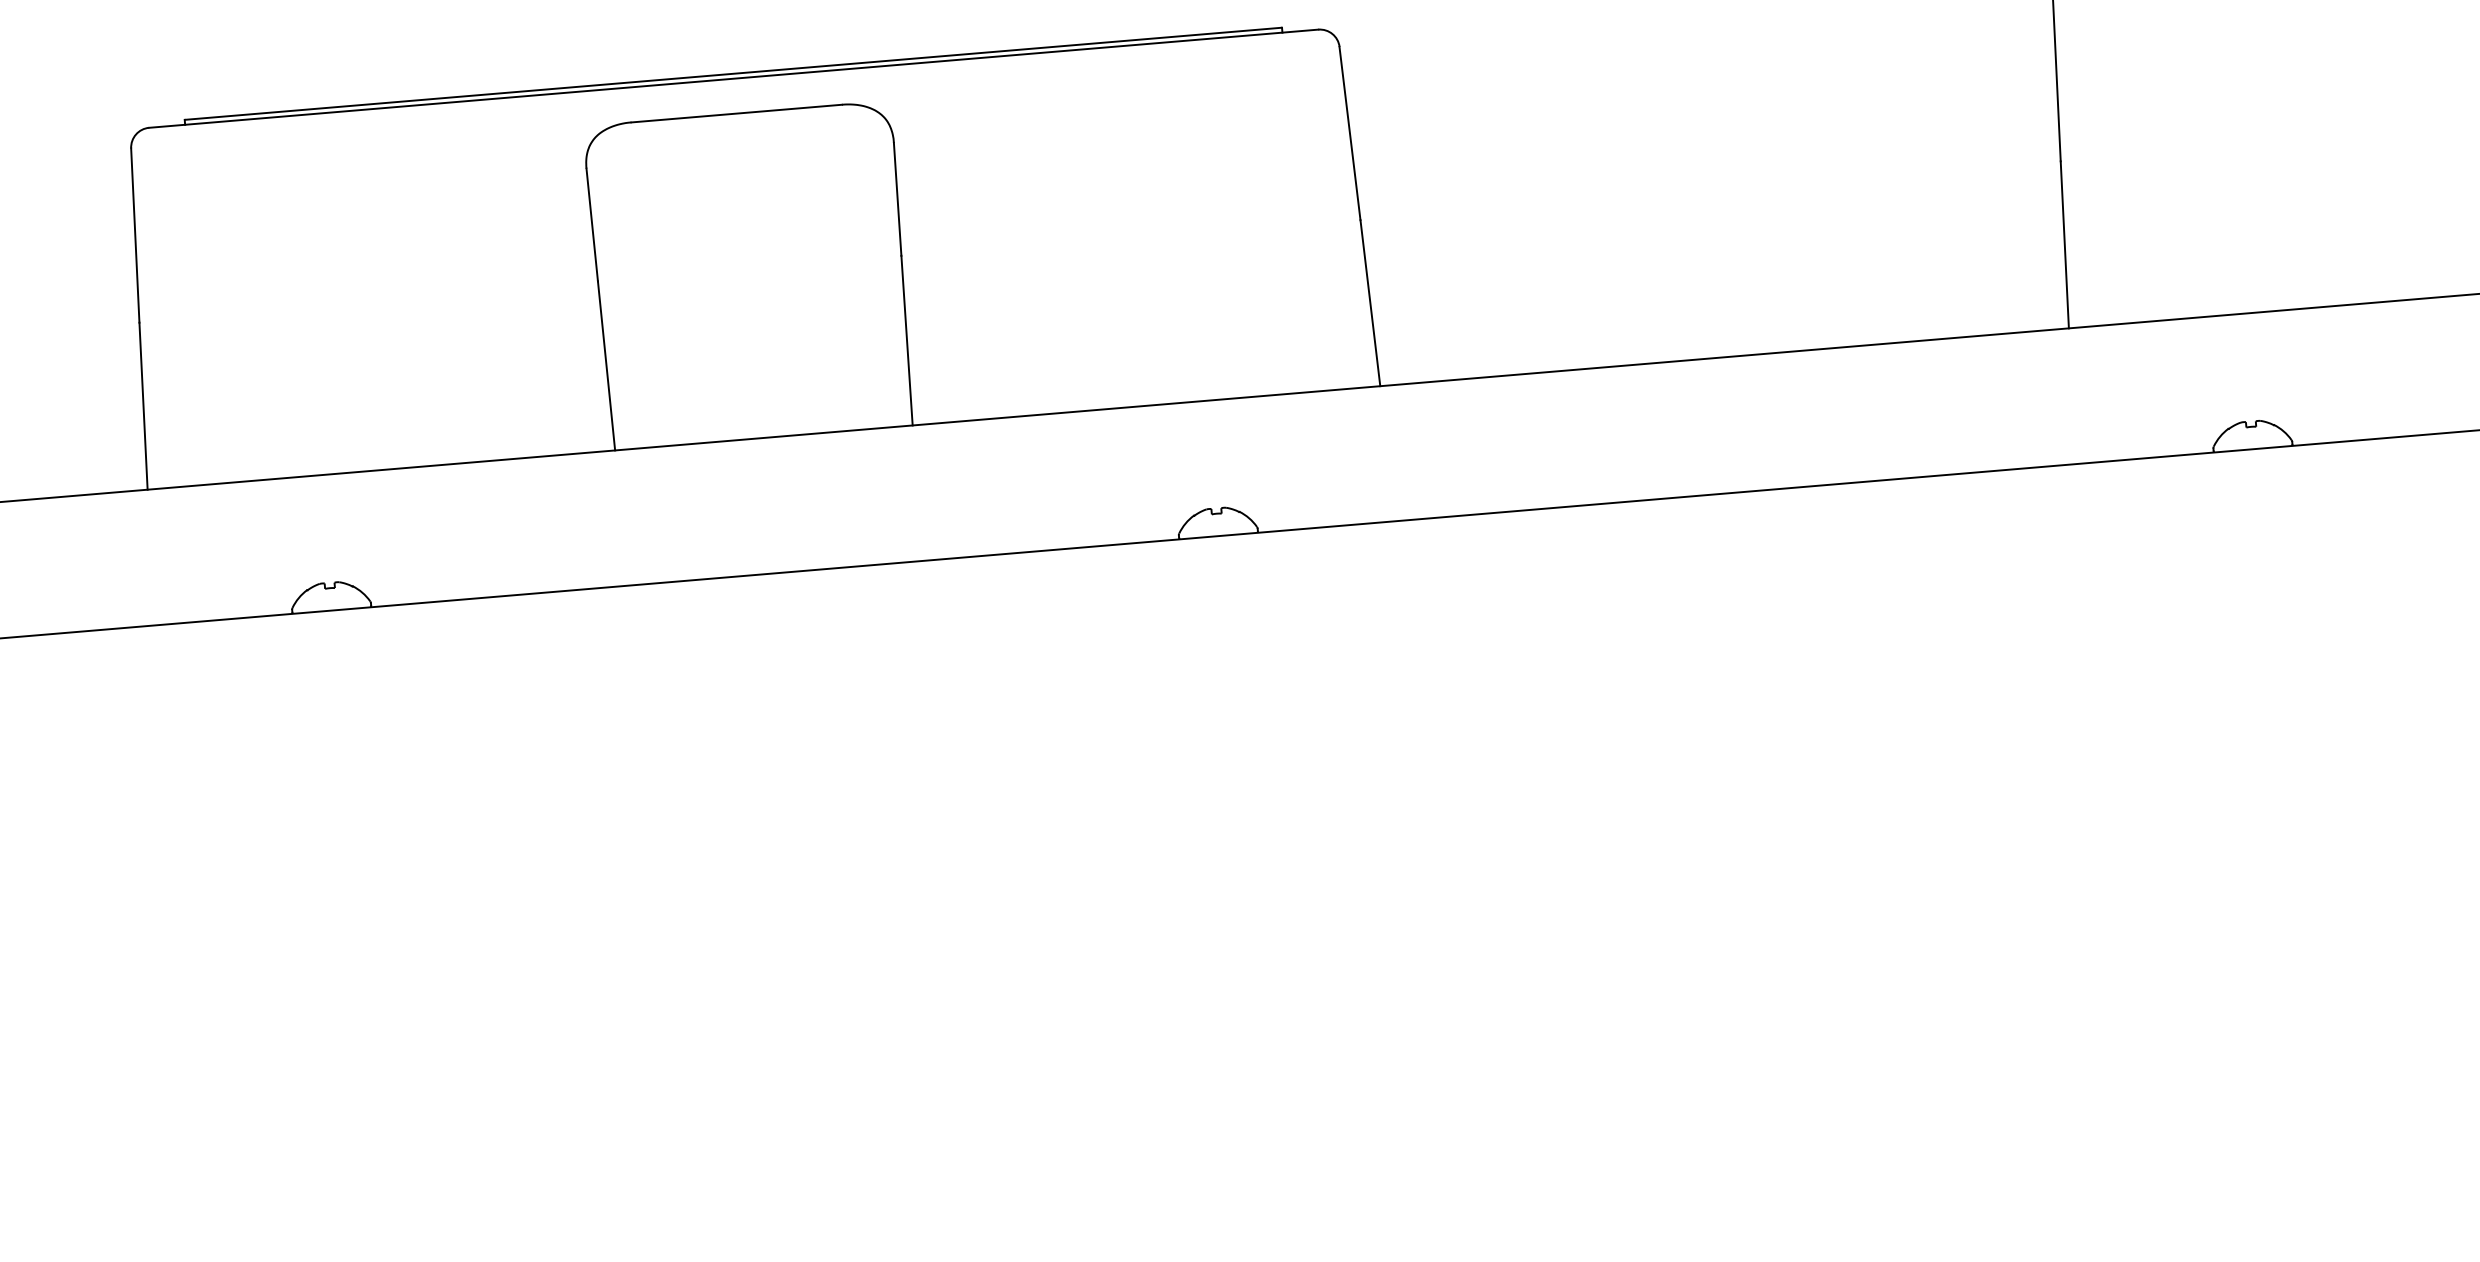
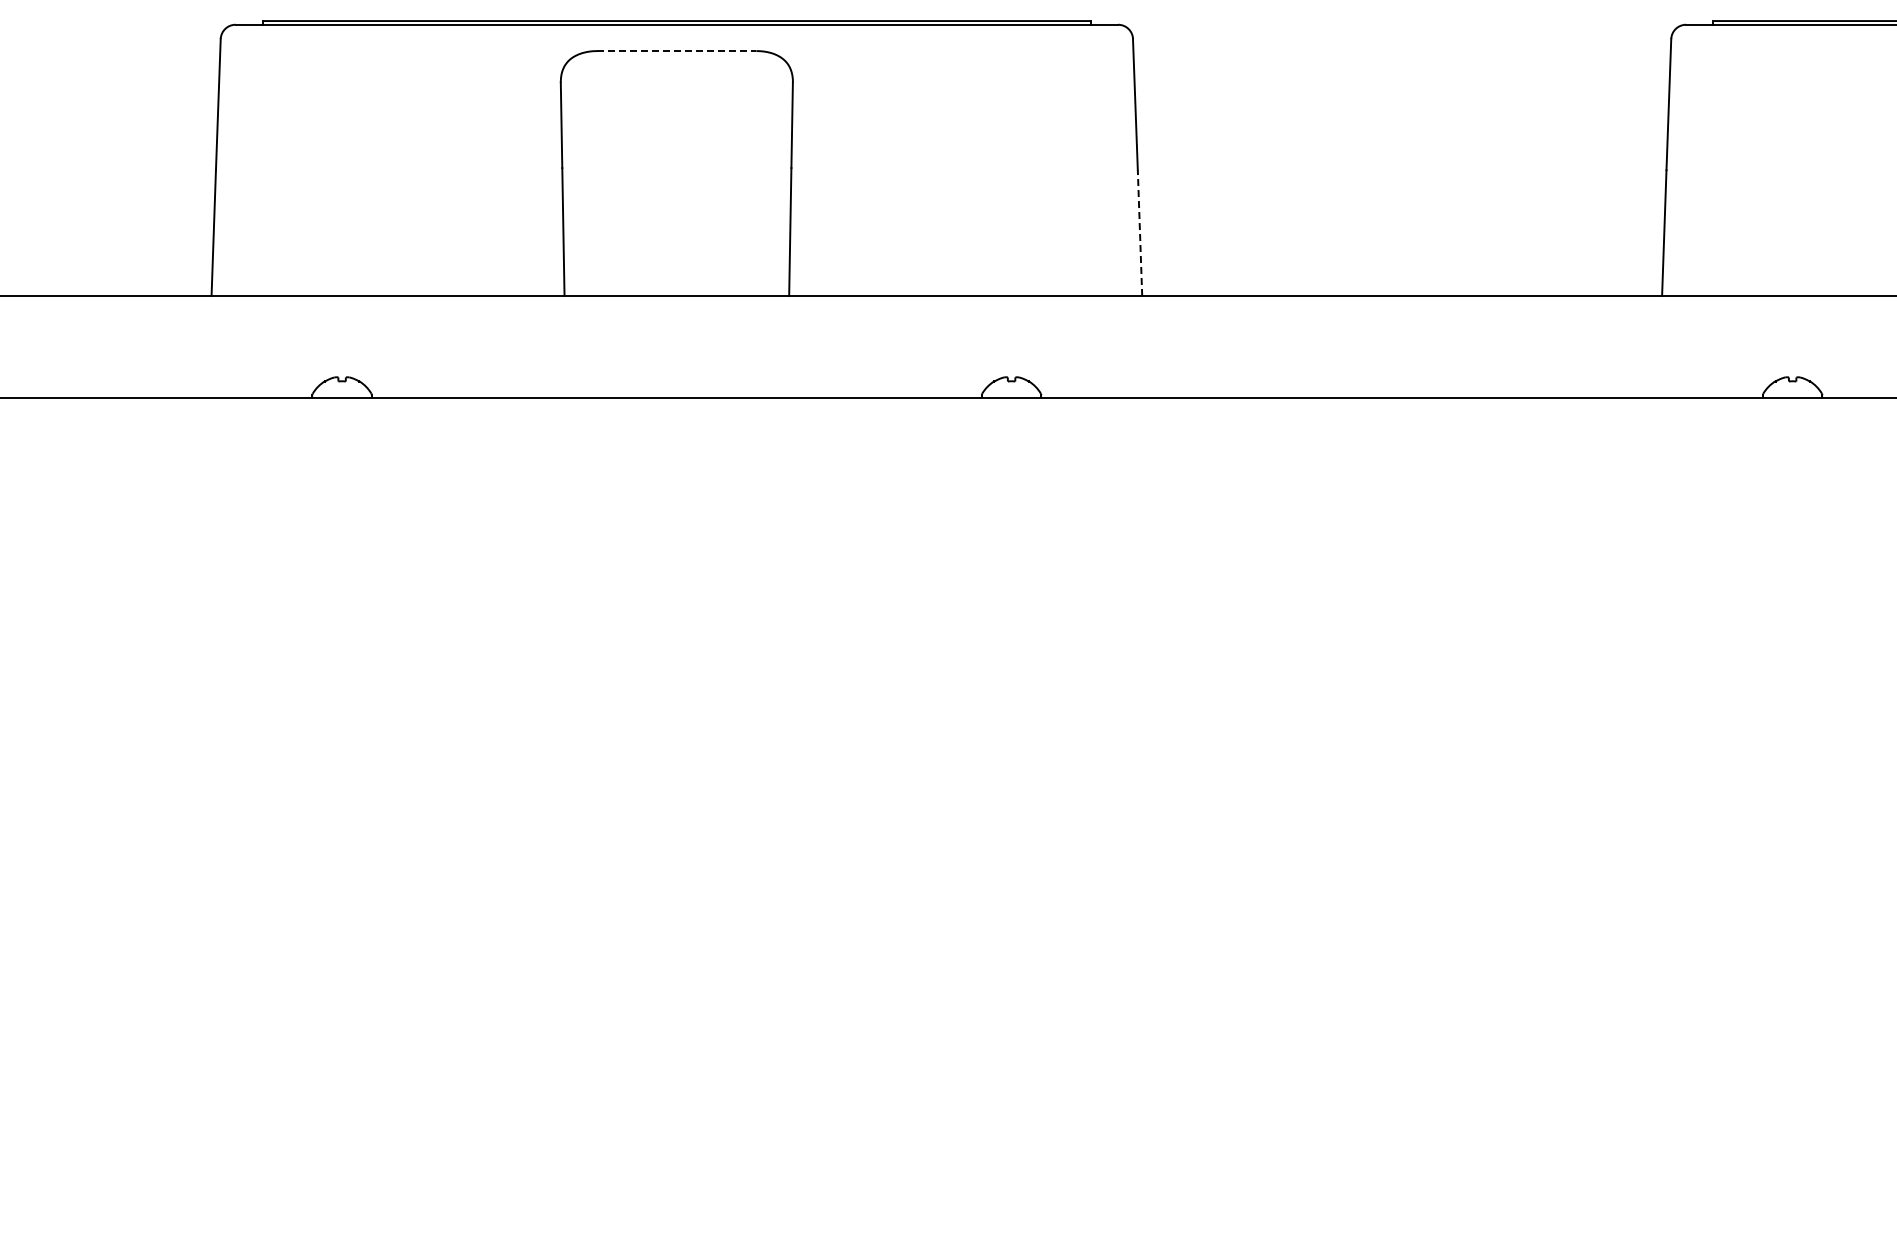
line: (737, 114) -> (677, 51), solid -> dashed
line: (1371, 303) -> (1140, 233), solid -> dashed

